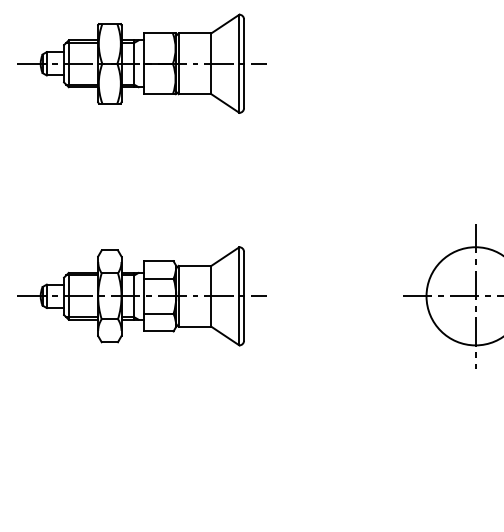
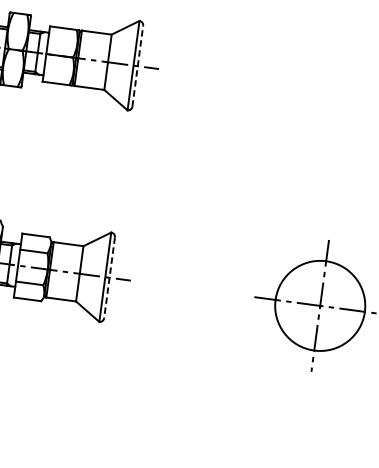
line: (244, 63) -> (138, 66), solid -> dashed
line: (244, 296) -> (109, 278), solid -> dashed

